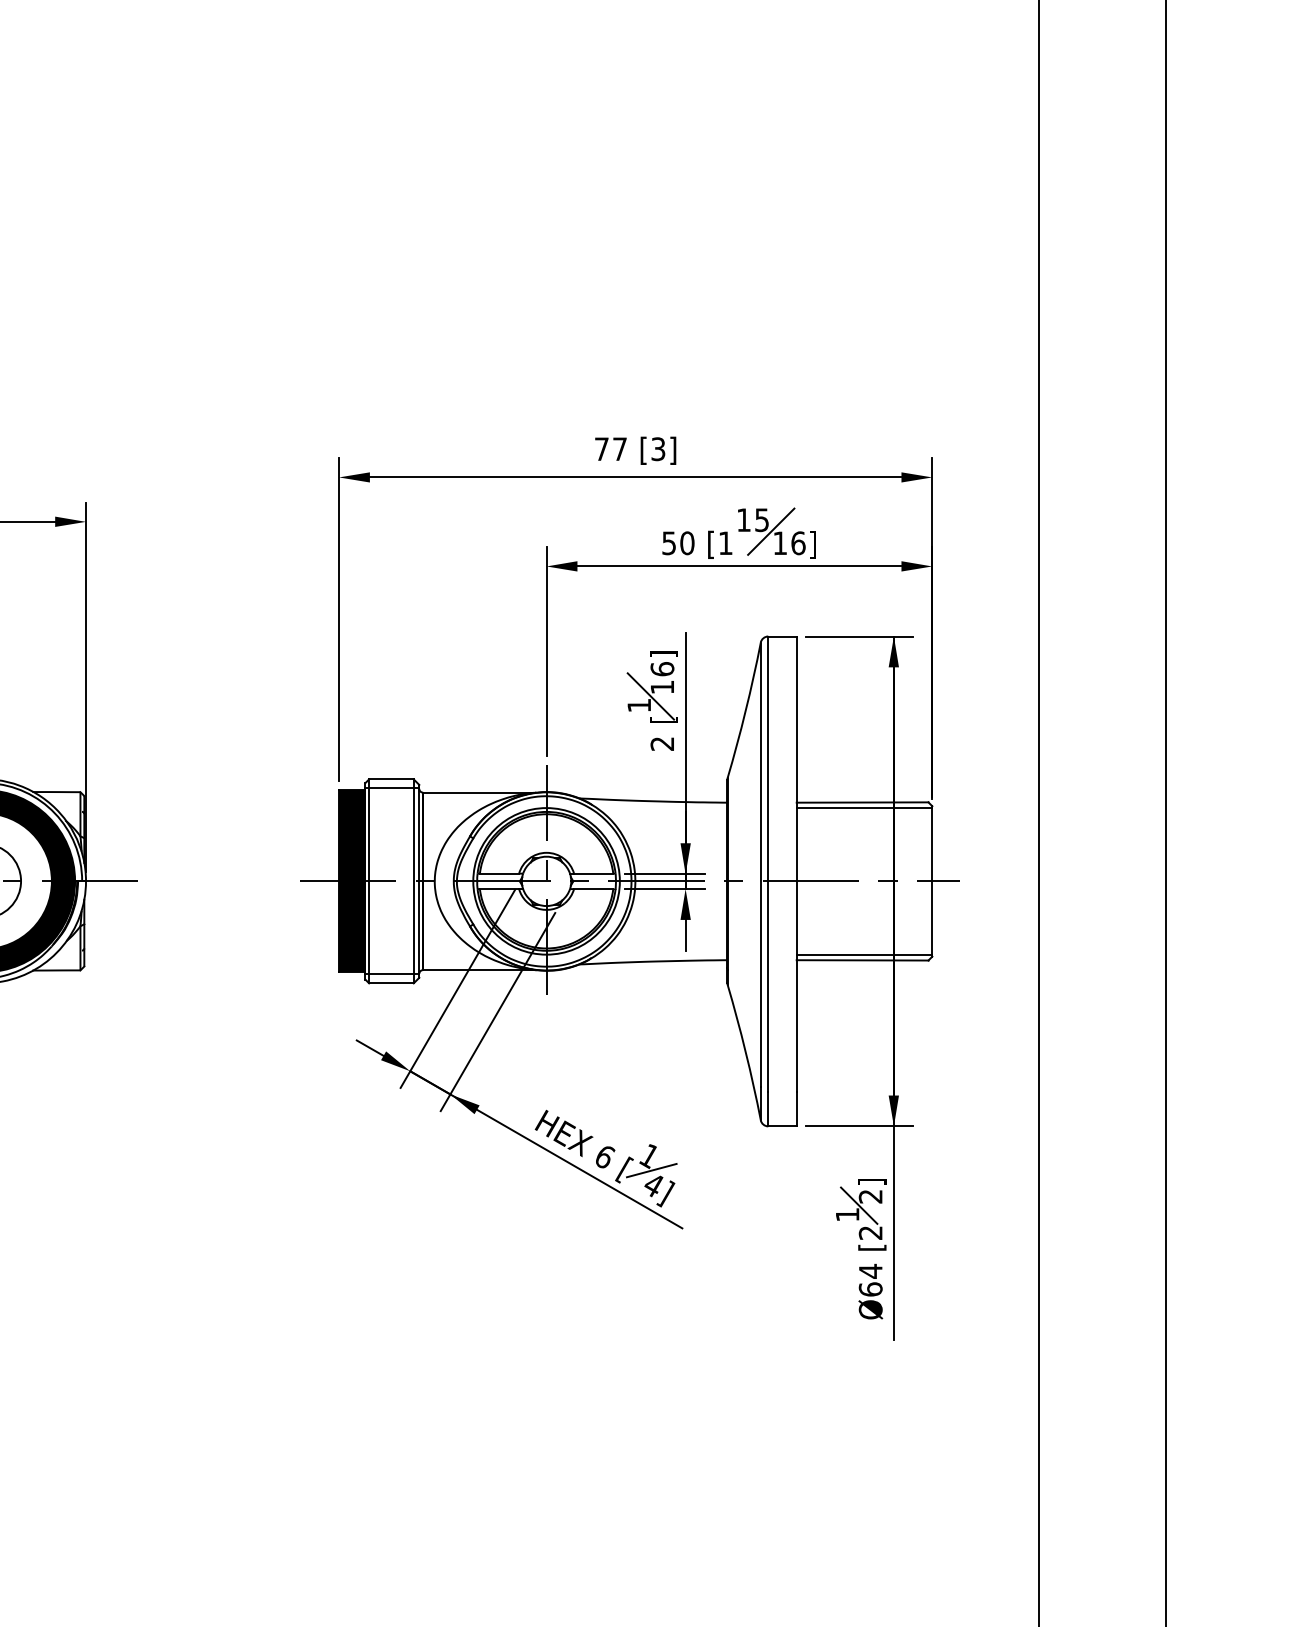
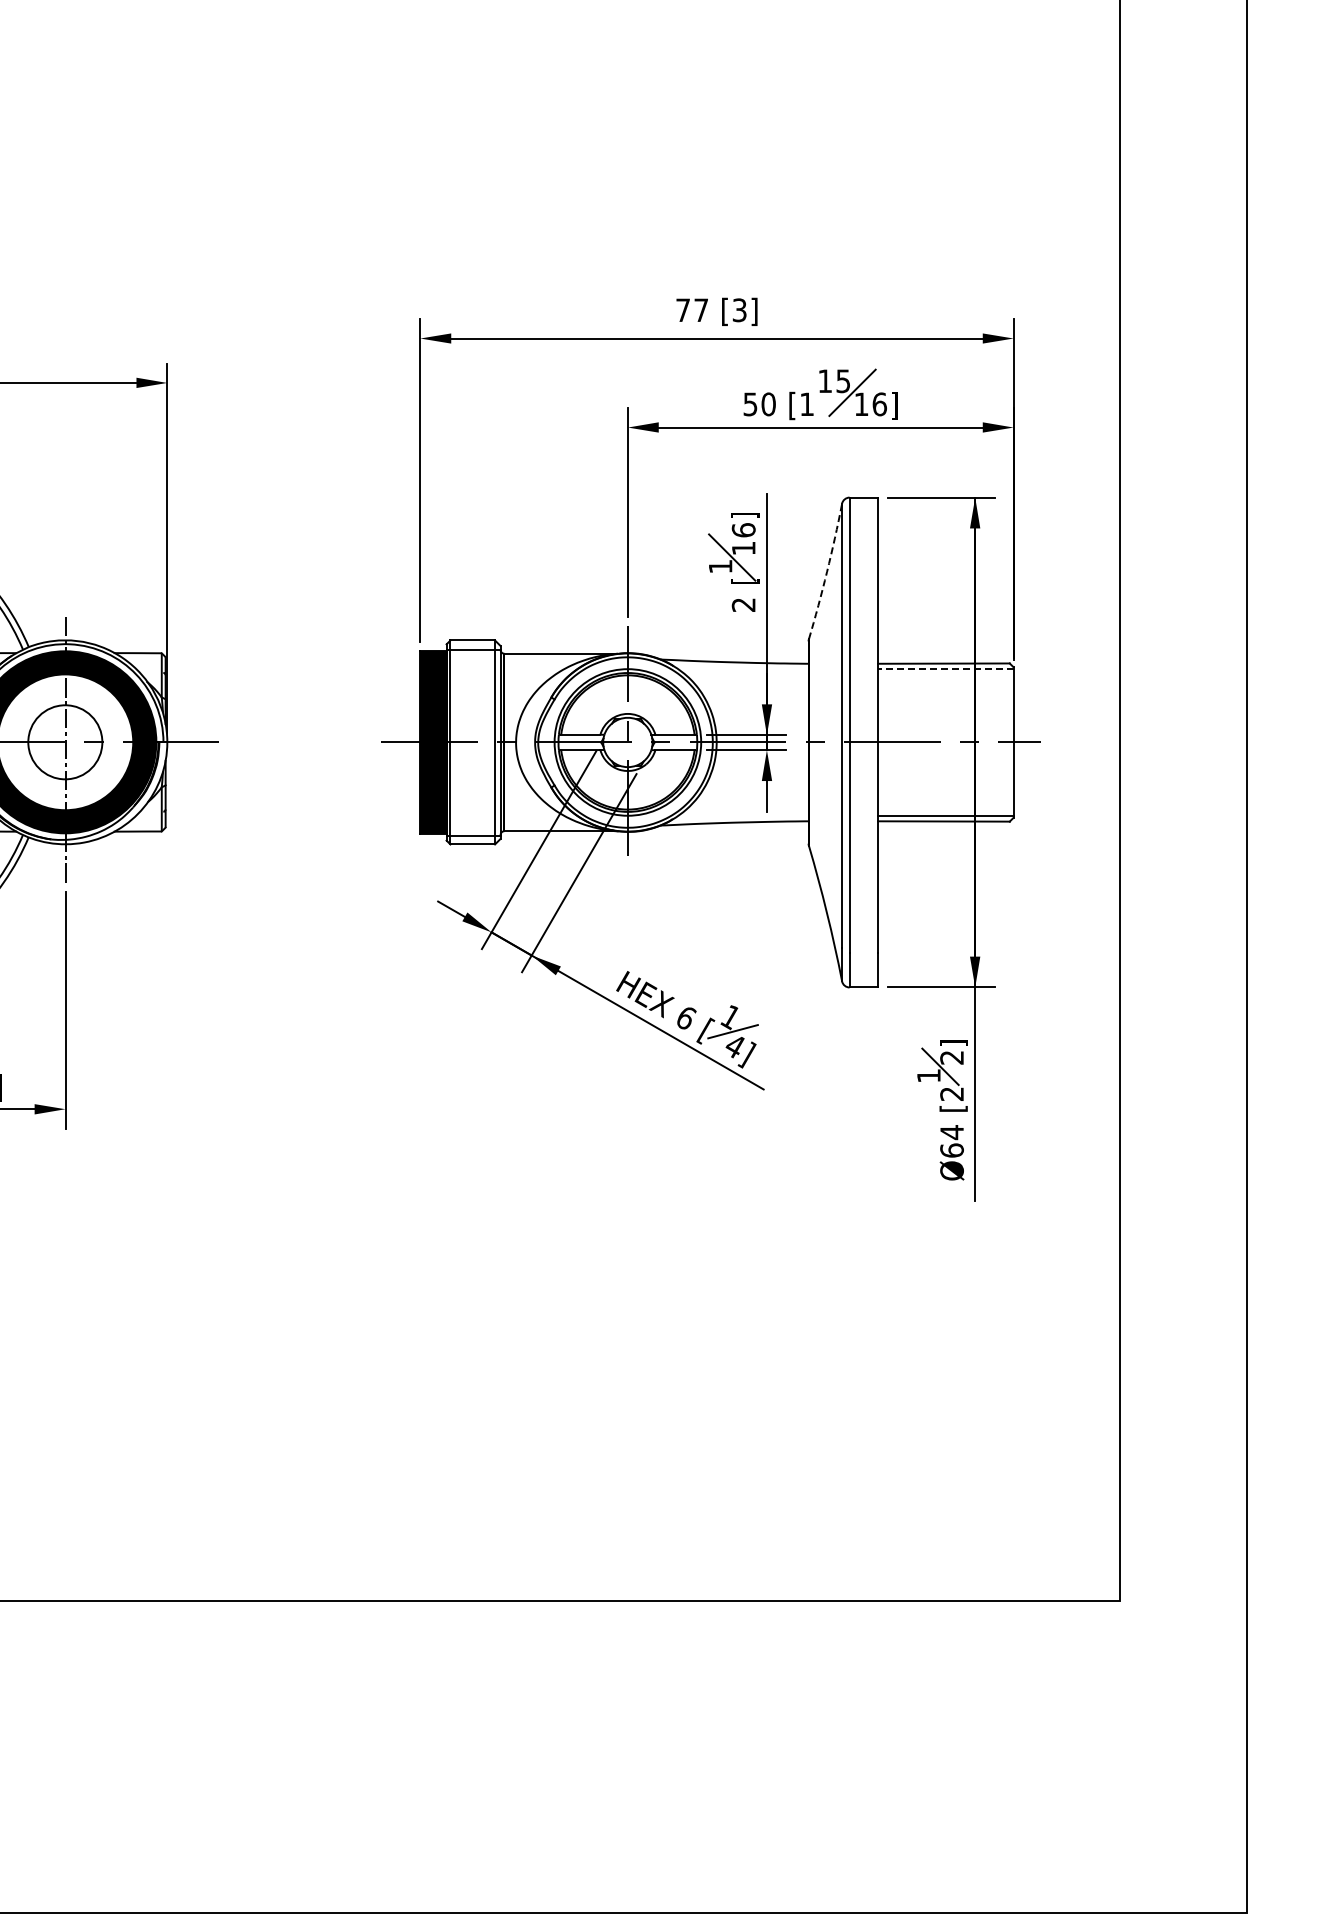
arc: (746, 710) -> (827, 571), solid -> dashed
line: (864, 808) -> (945, 669), solid -> dashed

